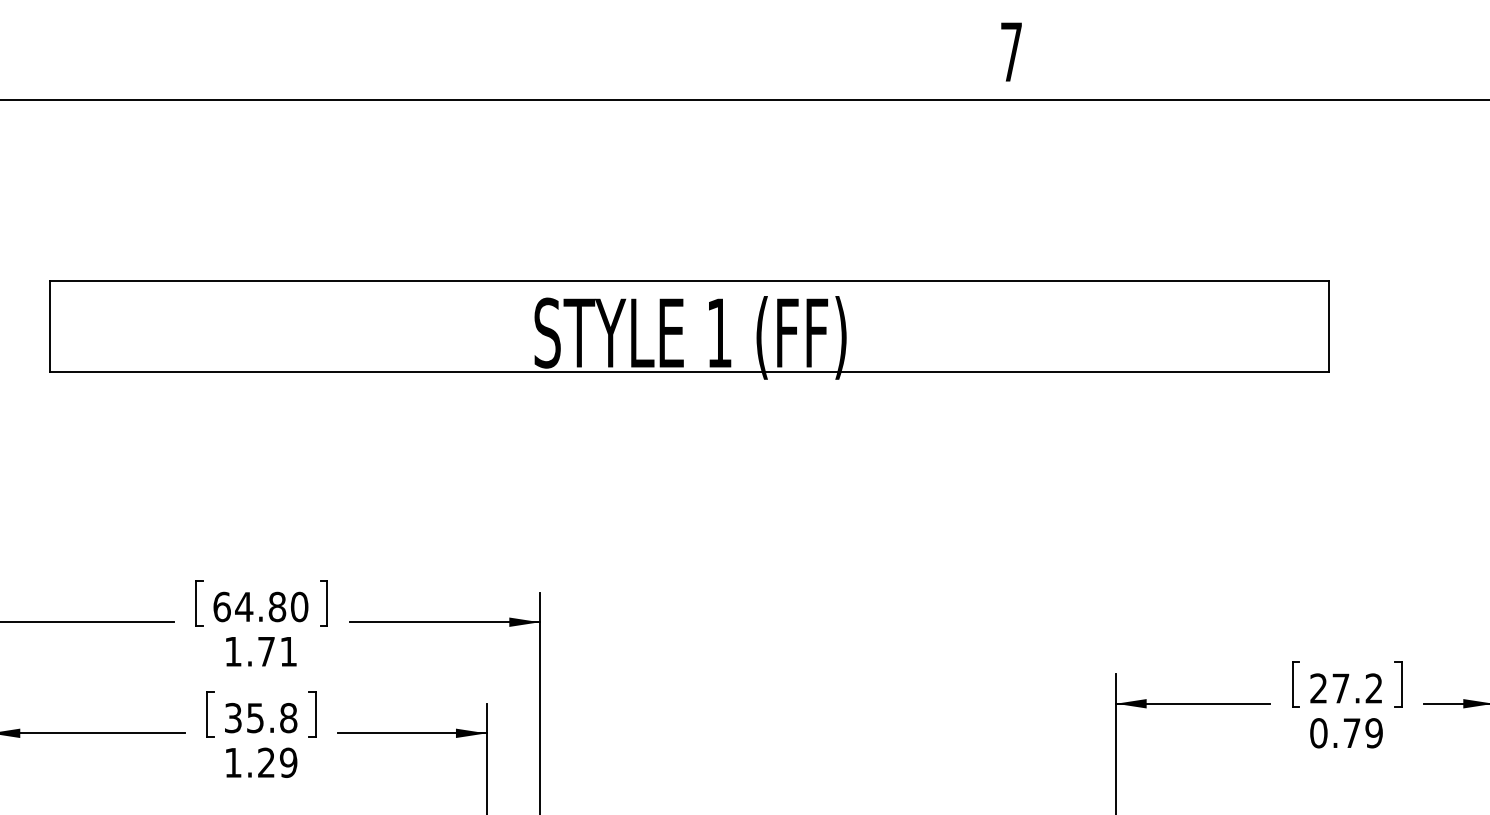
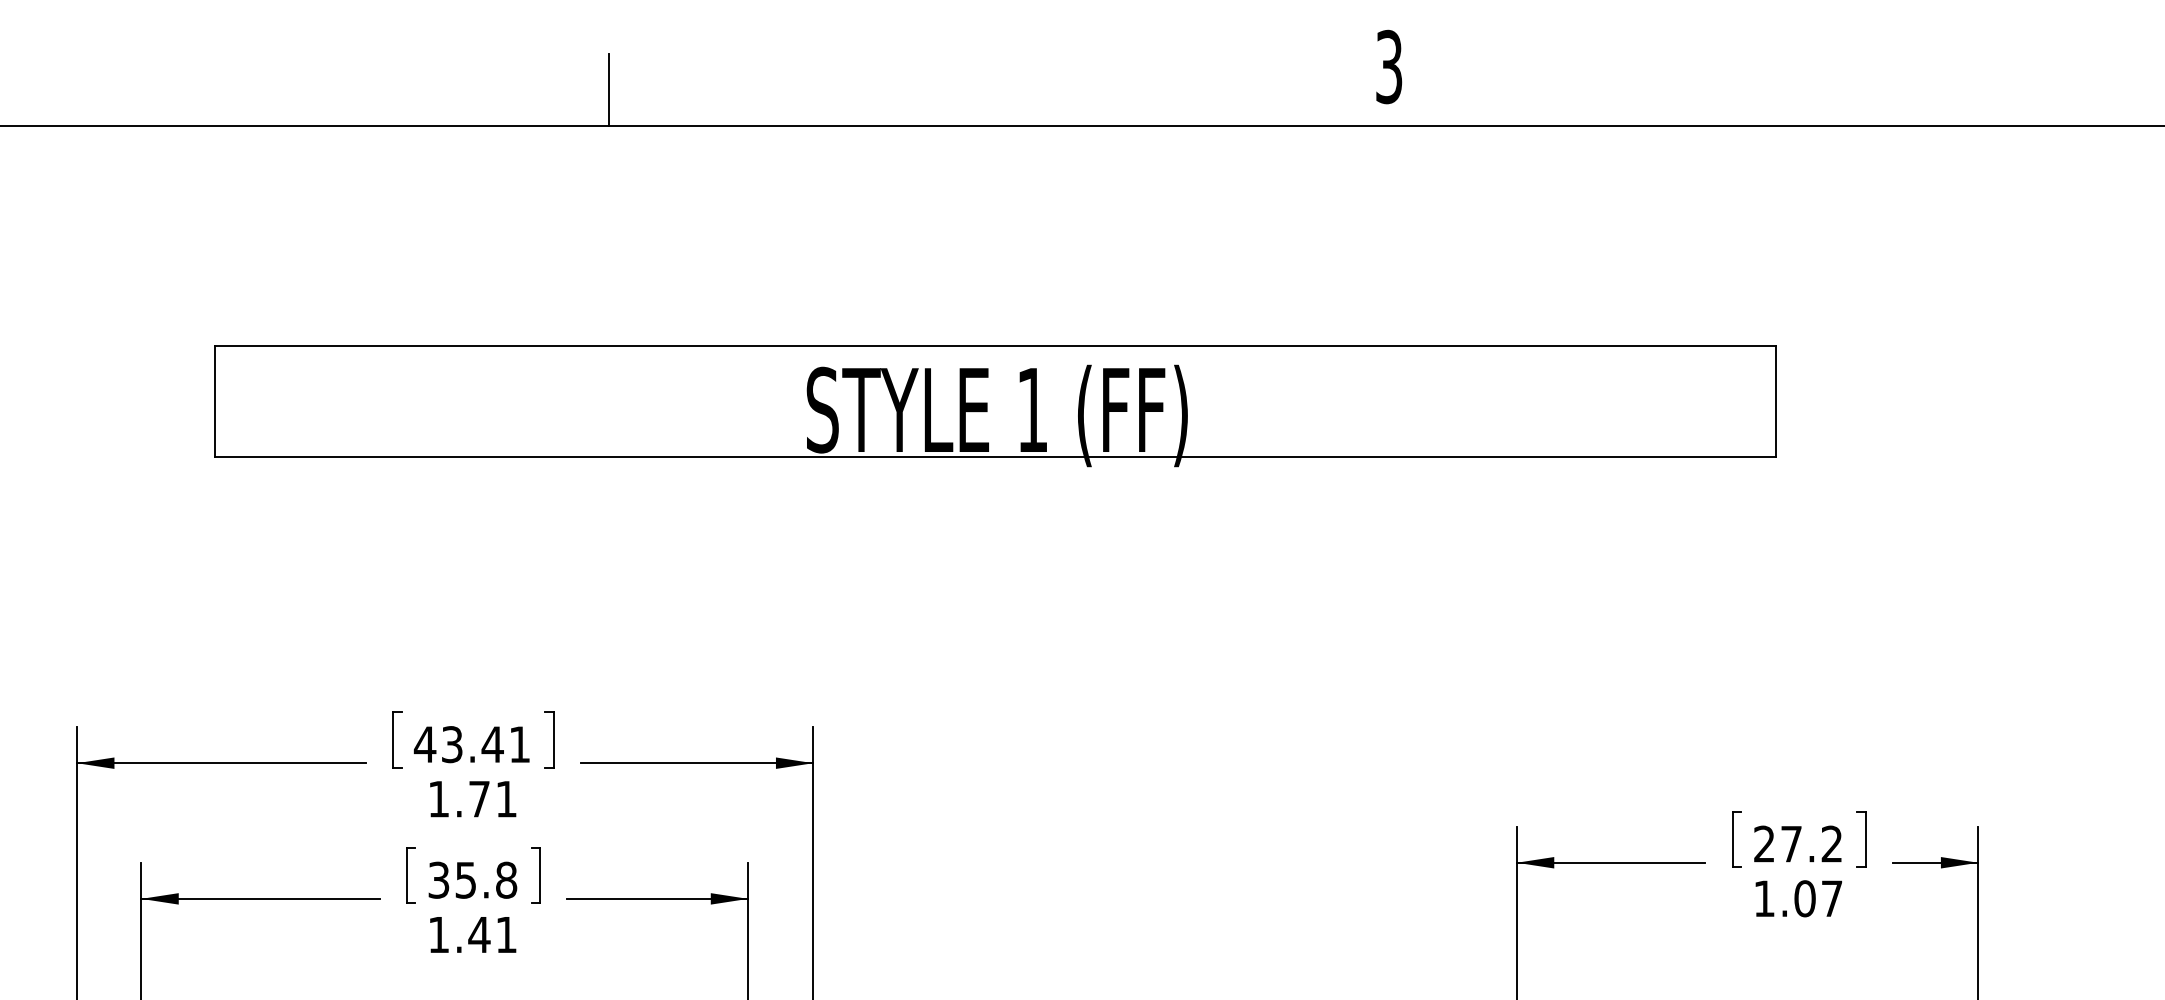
text: (1011, 51) -> (1389, 66), 7 -> 3
line: (372, 71) -> (608, 90), added
text: (259, 606) -> (471, 744), 64.80 -> 43.41
text: (1346, 733) -> (1798, 898), 0.79 -> 1.07
text: (277, 762) -> (492, 934), 1.29 -> 1.41

